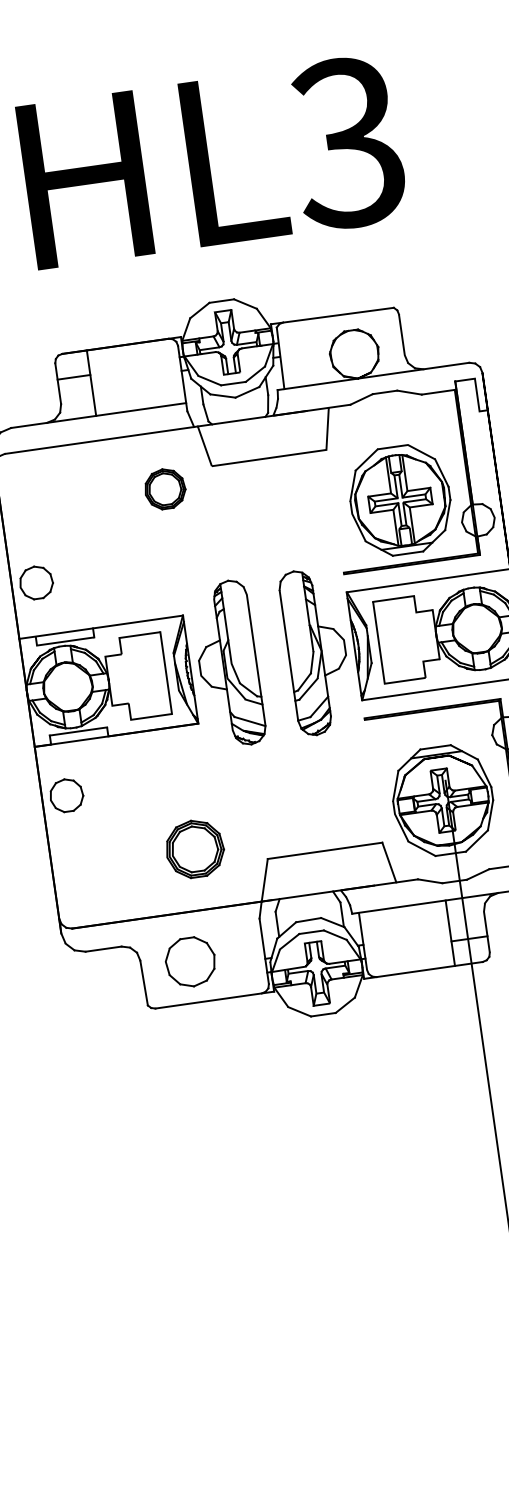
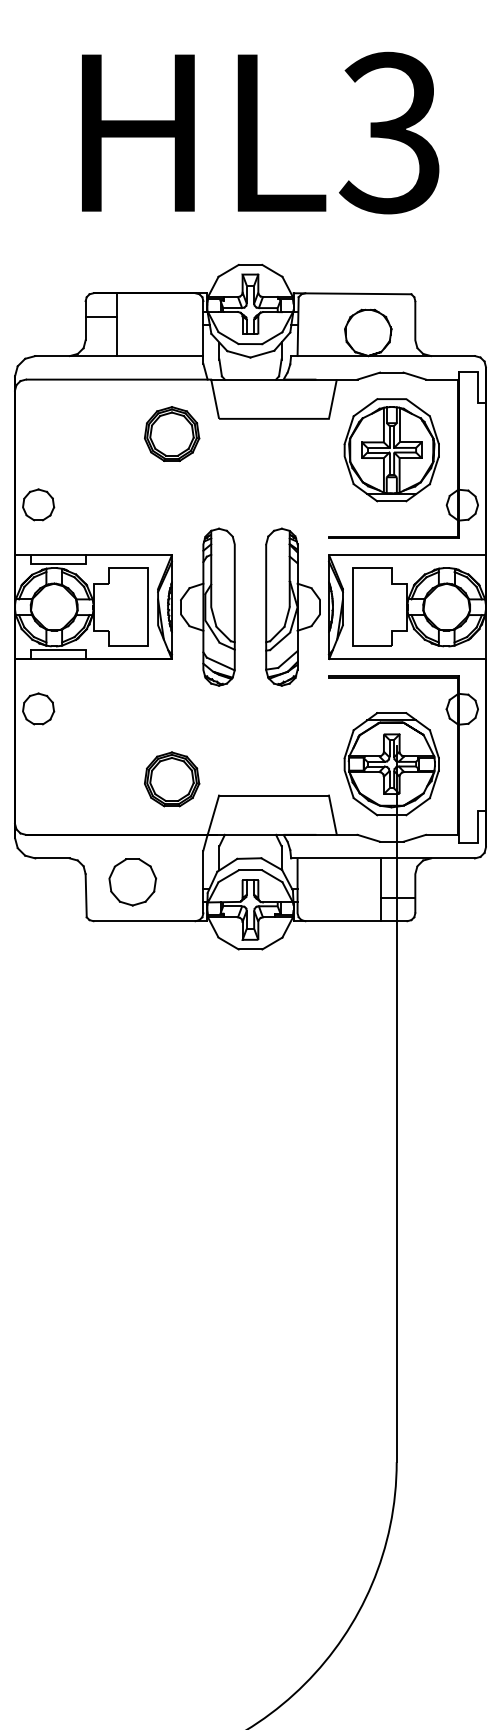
part: (165, 488) -> (172, 433), size x1.43
part: (400, 500) -> (391, 450), moved
part: (195, 848) -> (172, 779), moved

